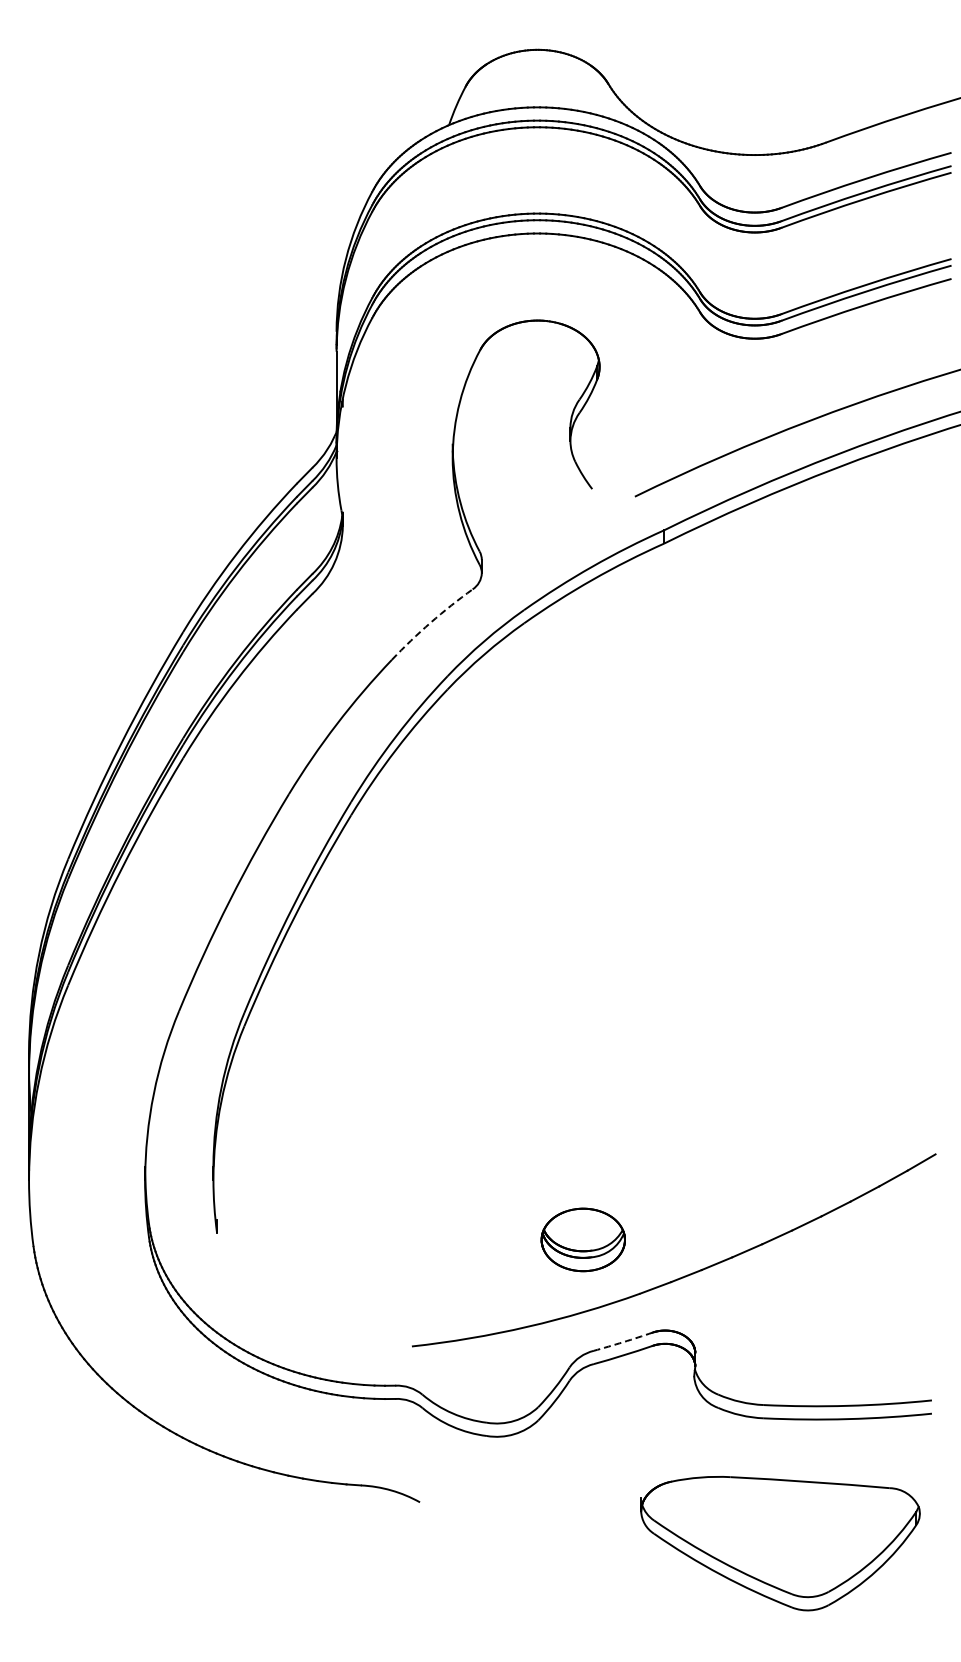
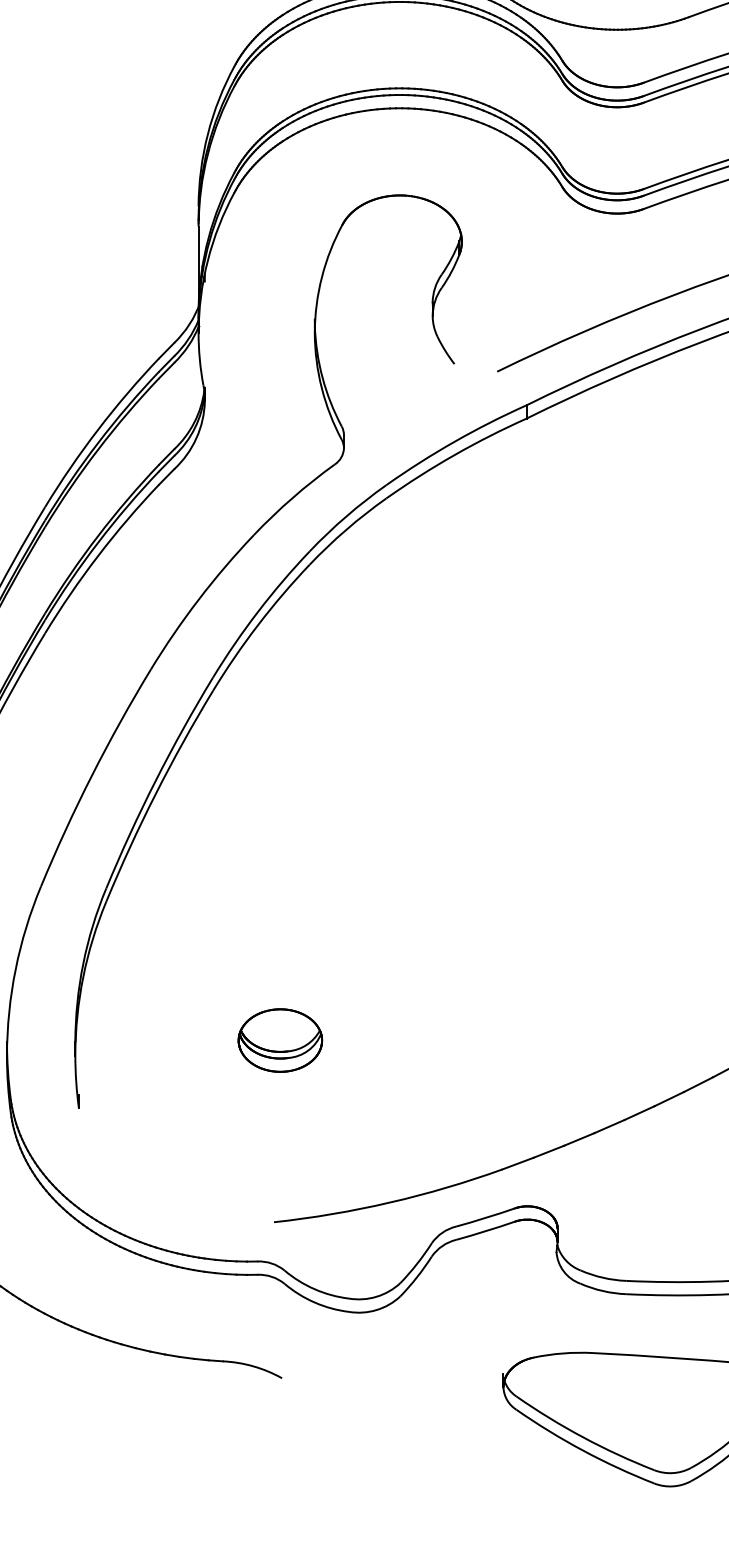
arc: (430, 622) -> (292, 497), dashed -> solid
part: (582, 1239) -> (279, 1040), moved
arc: (623, 1342) -> (485, 1218), dashed -> solid

